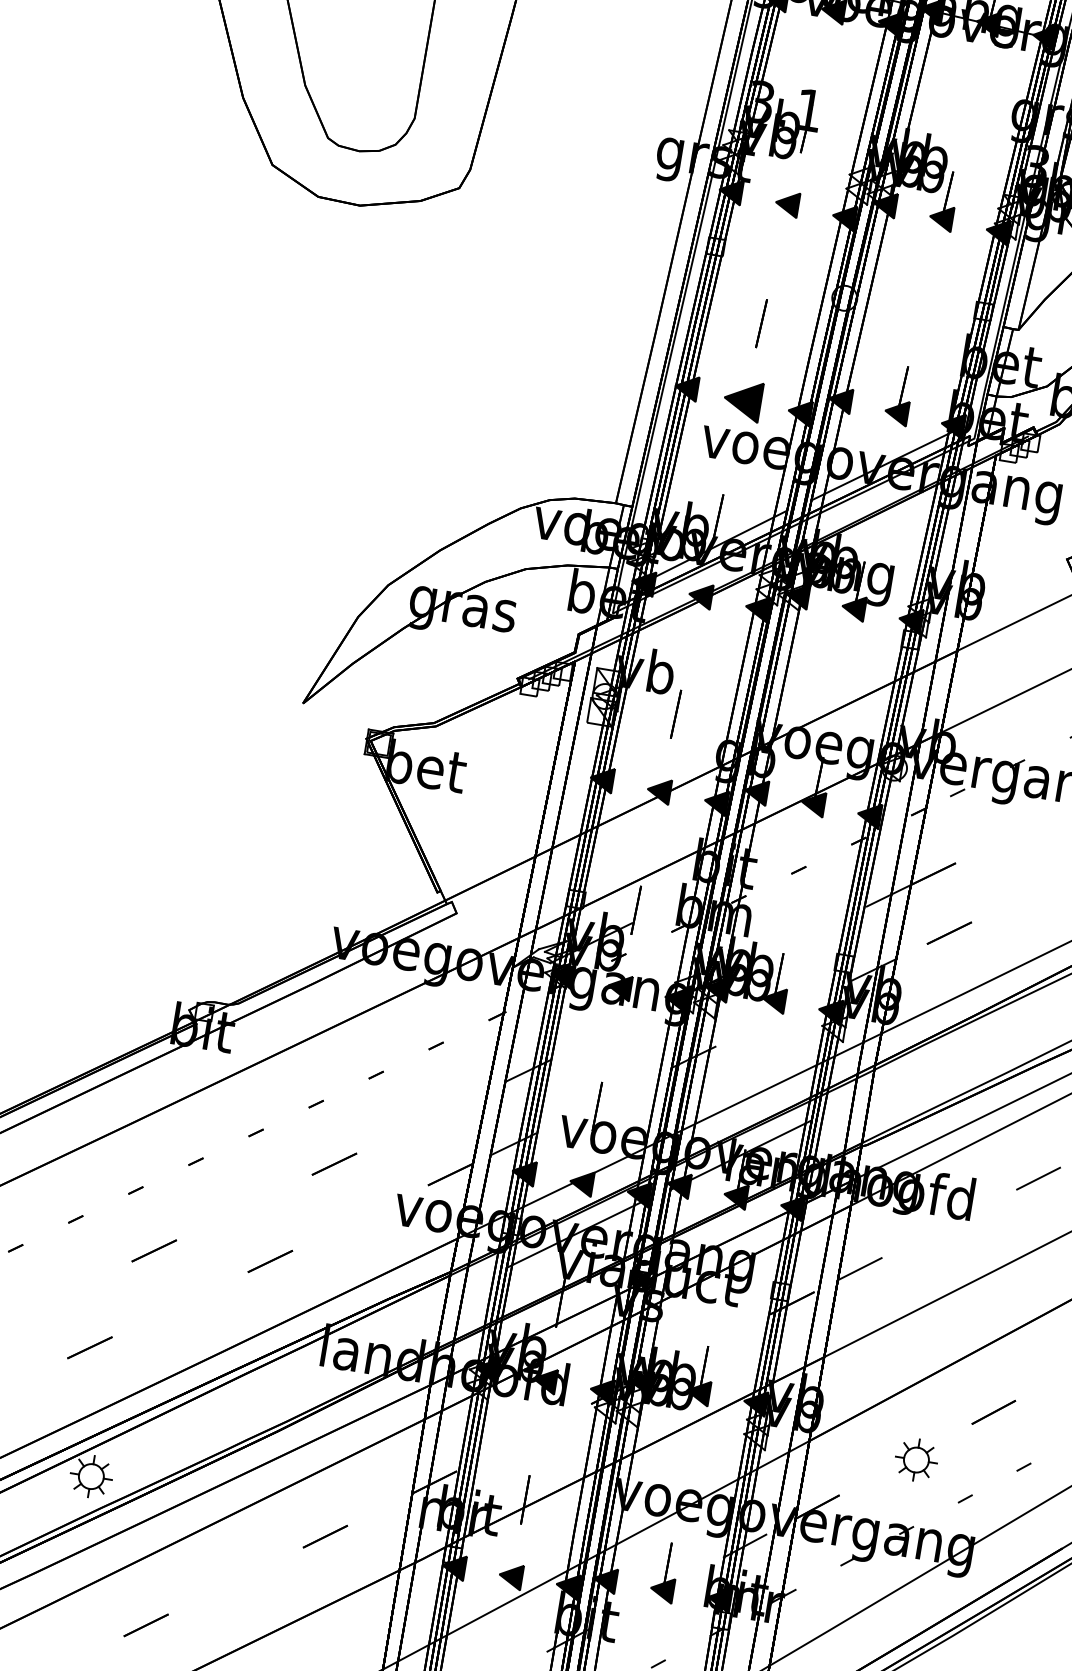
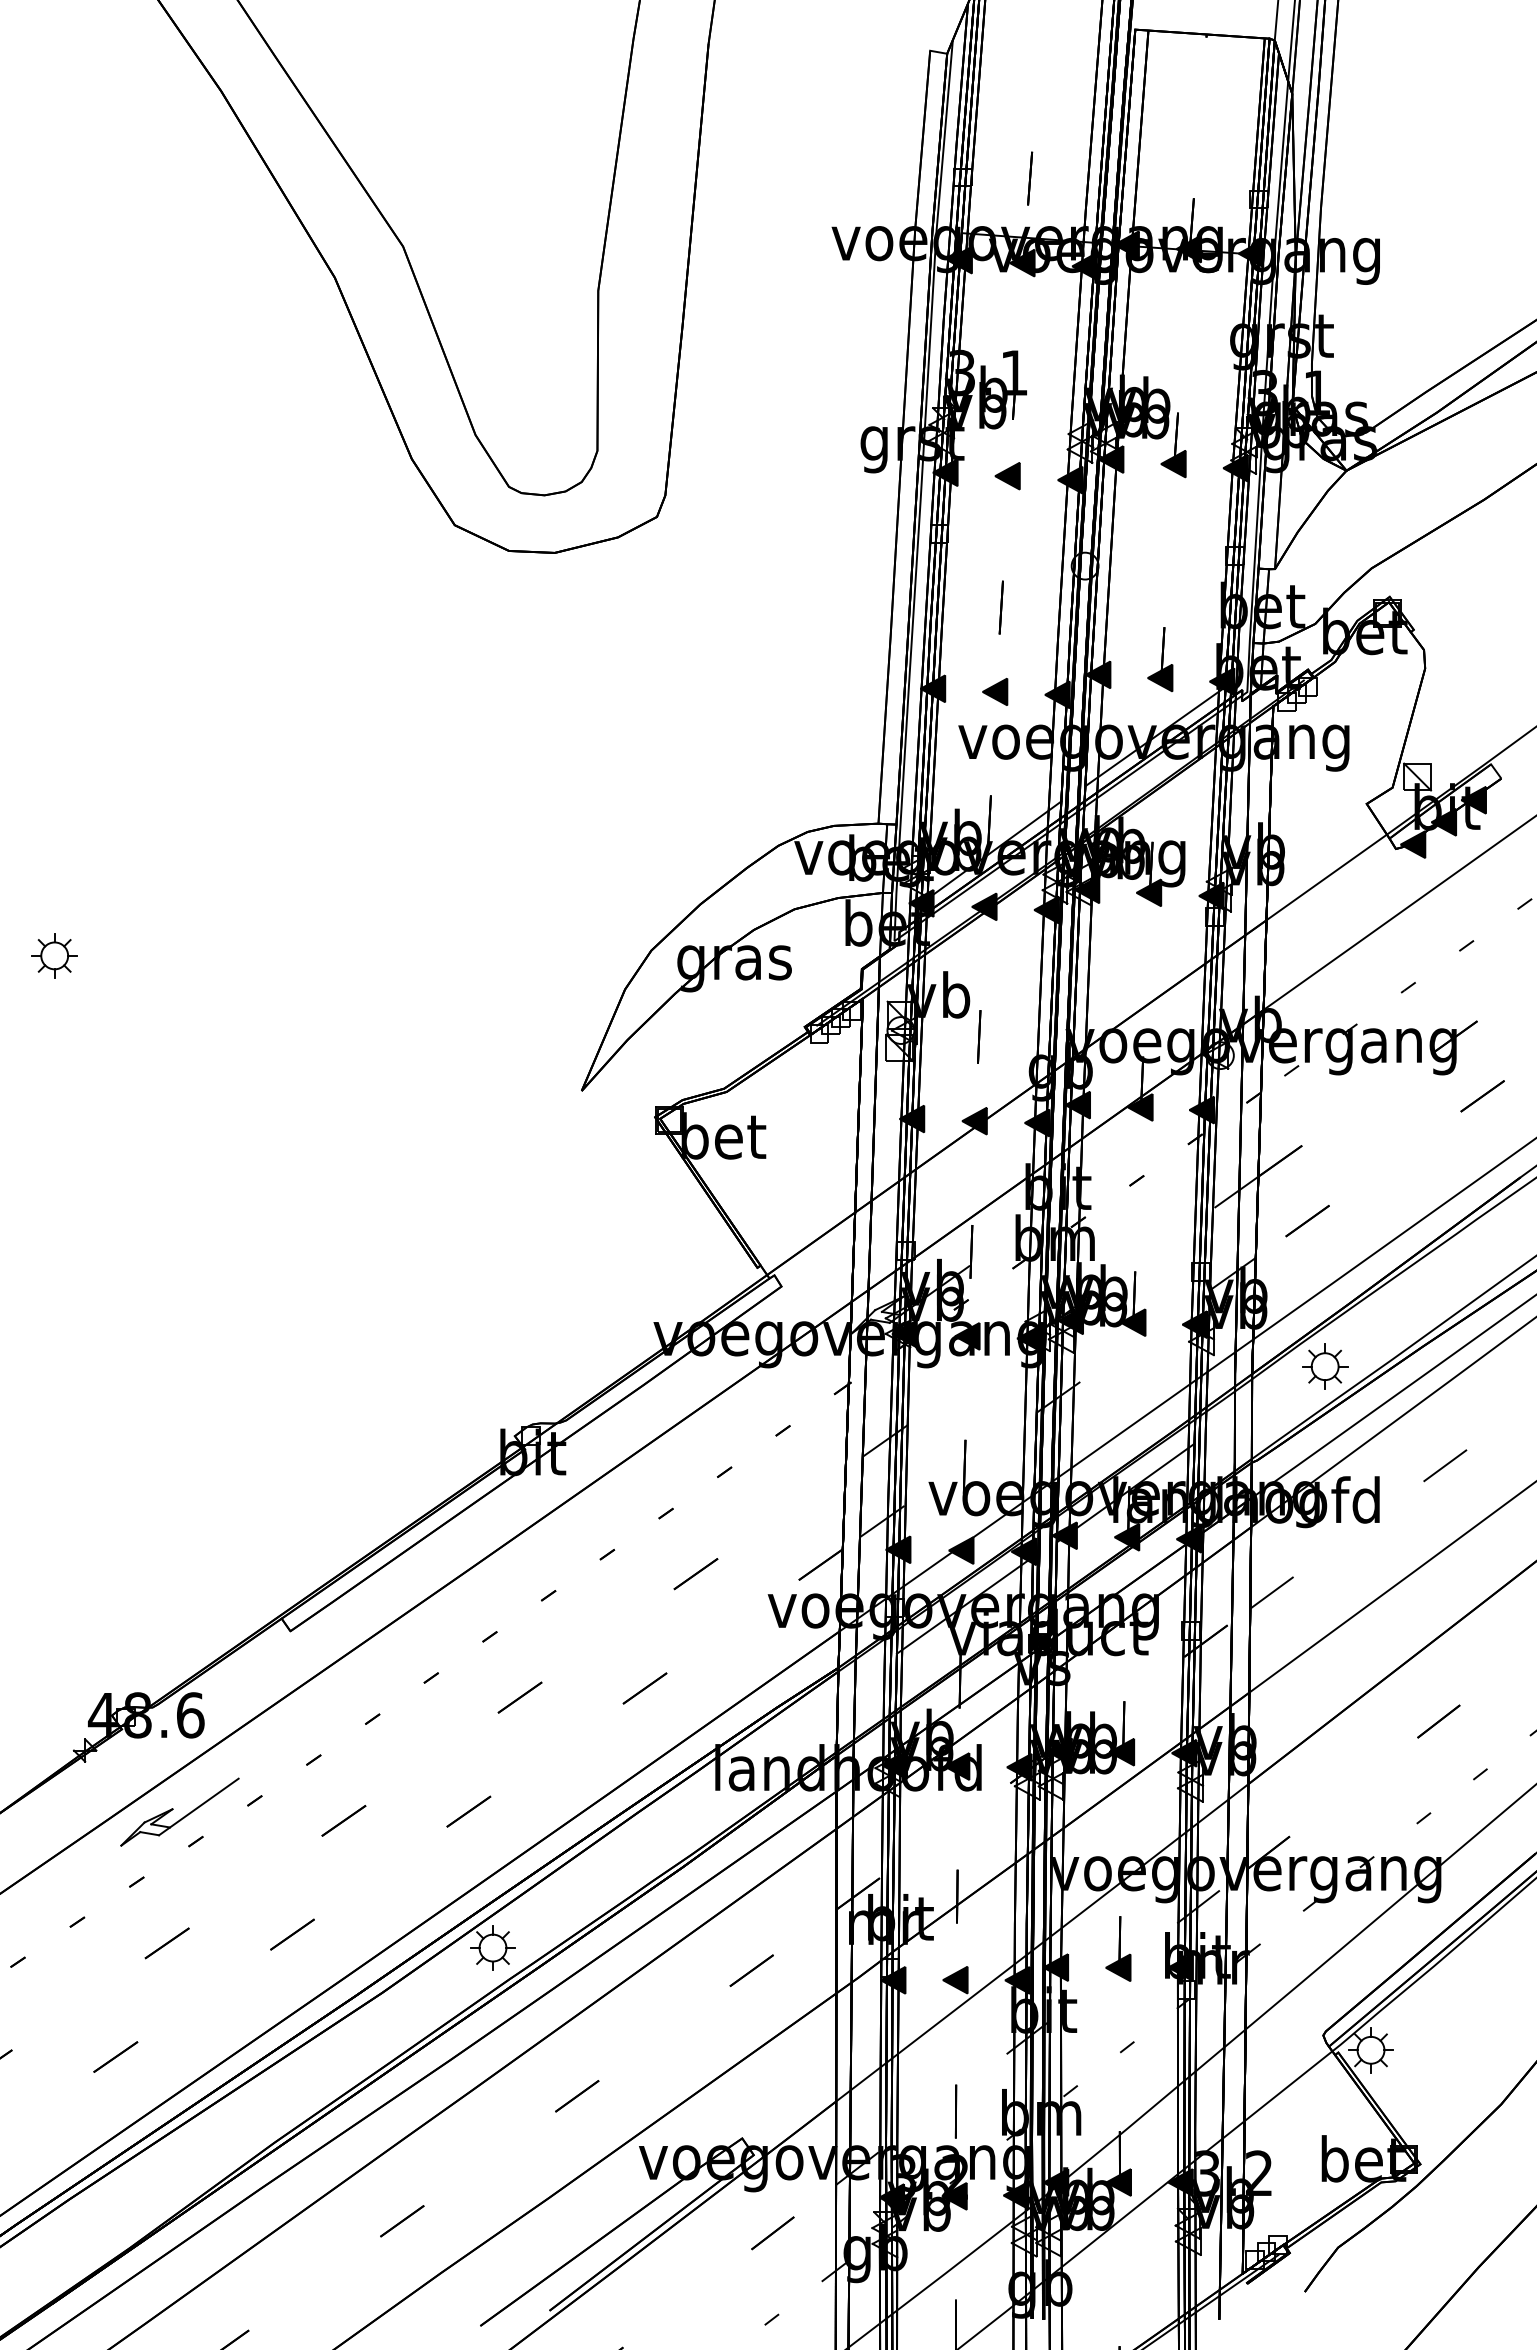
part: (743, 399) -> (995, 691), size x0.62
part: (916, 1459) -> (1325, 1366), moved

